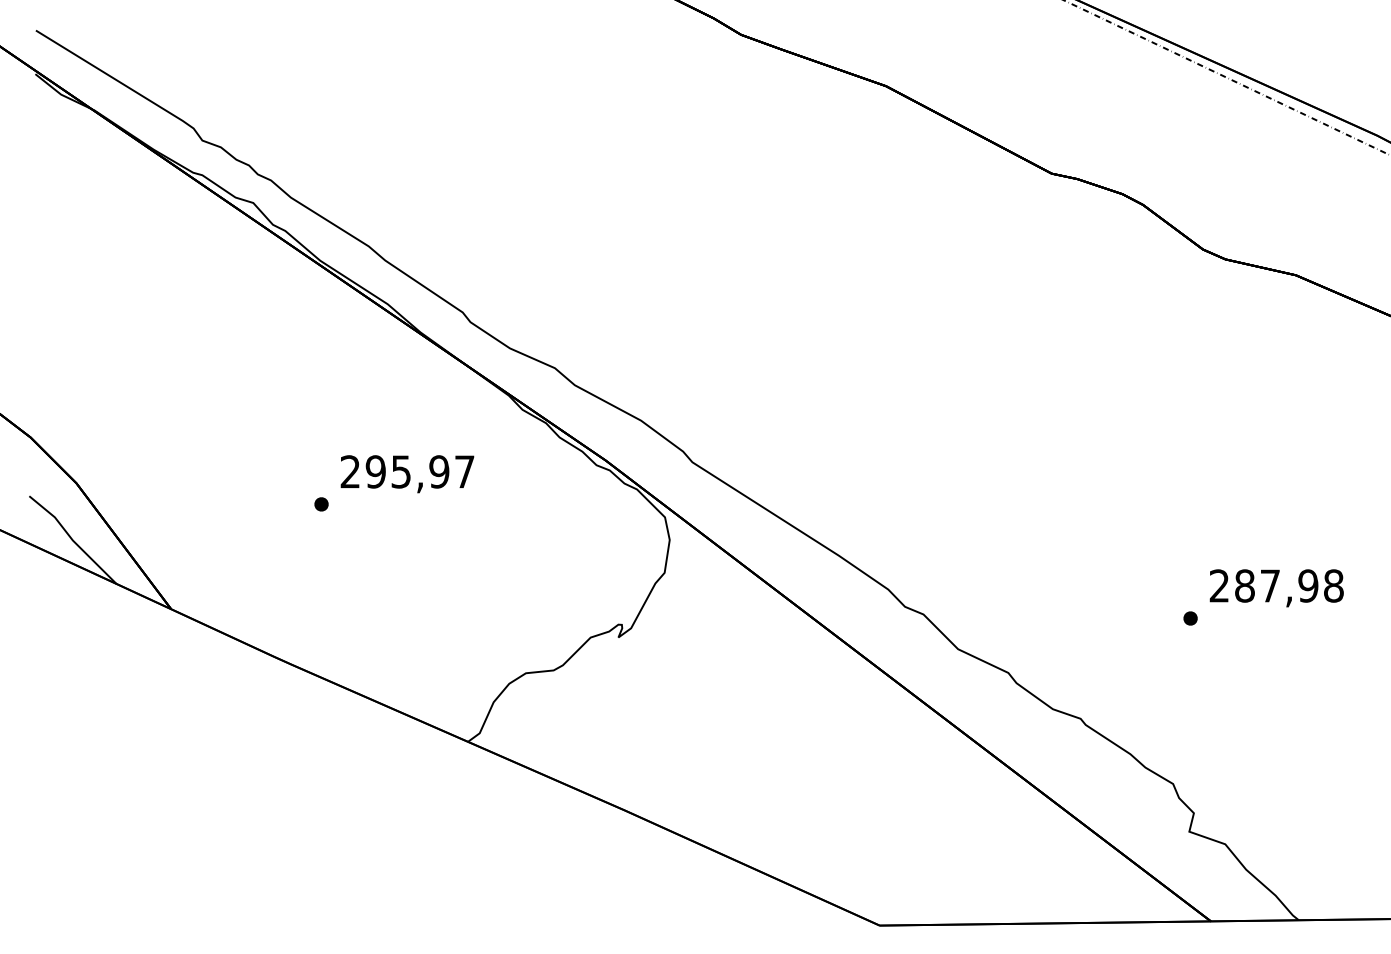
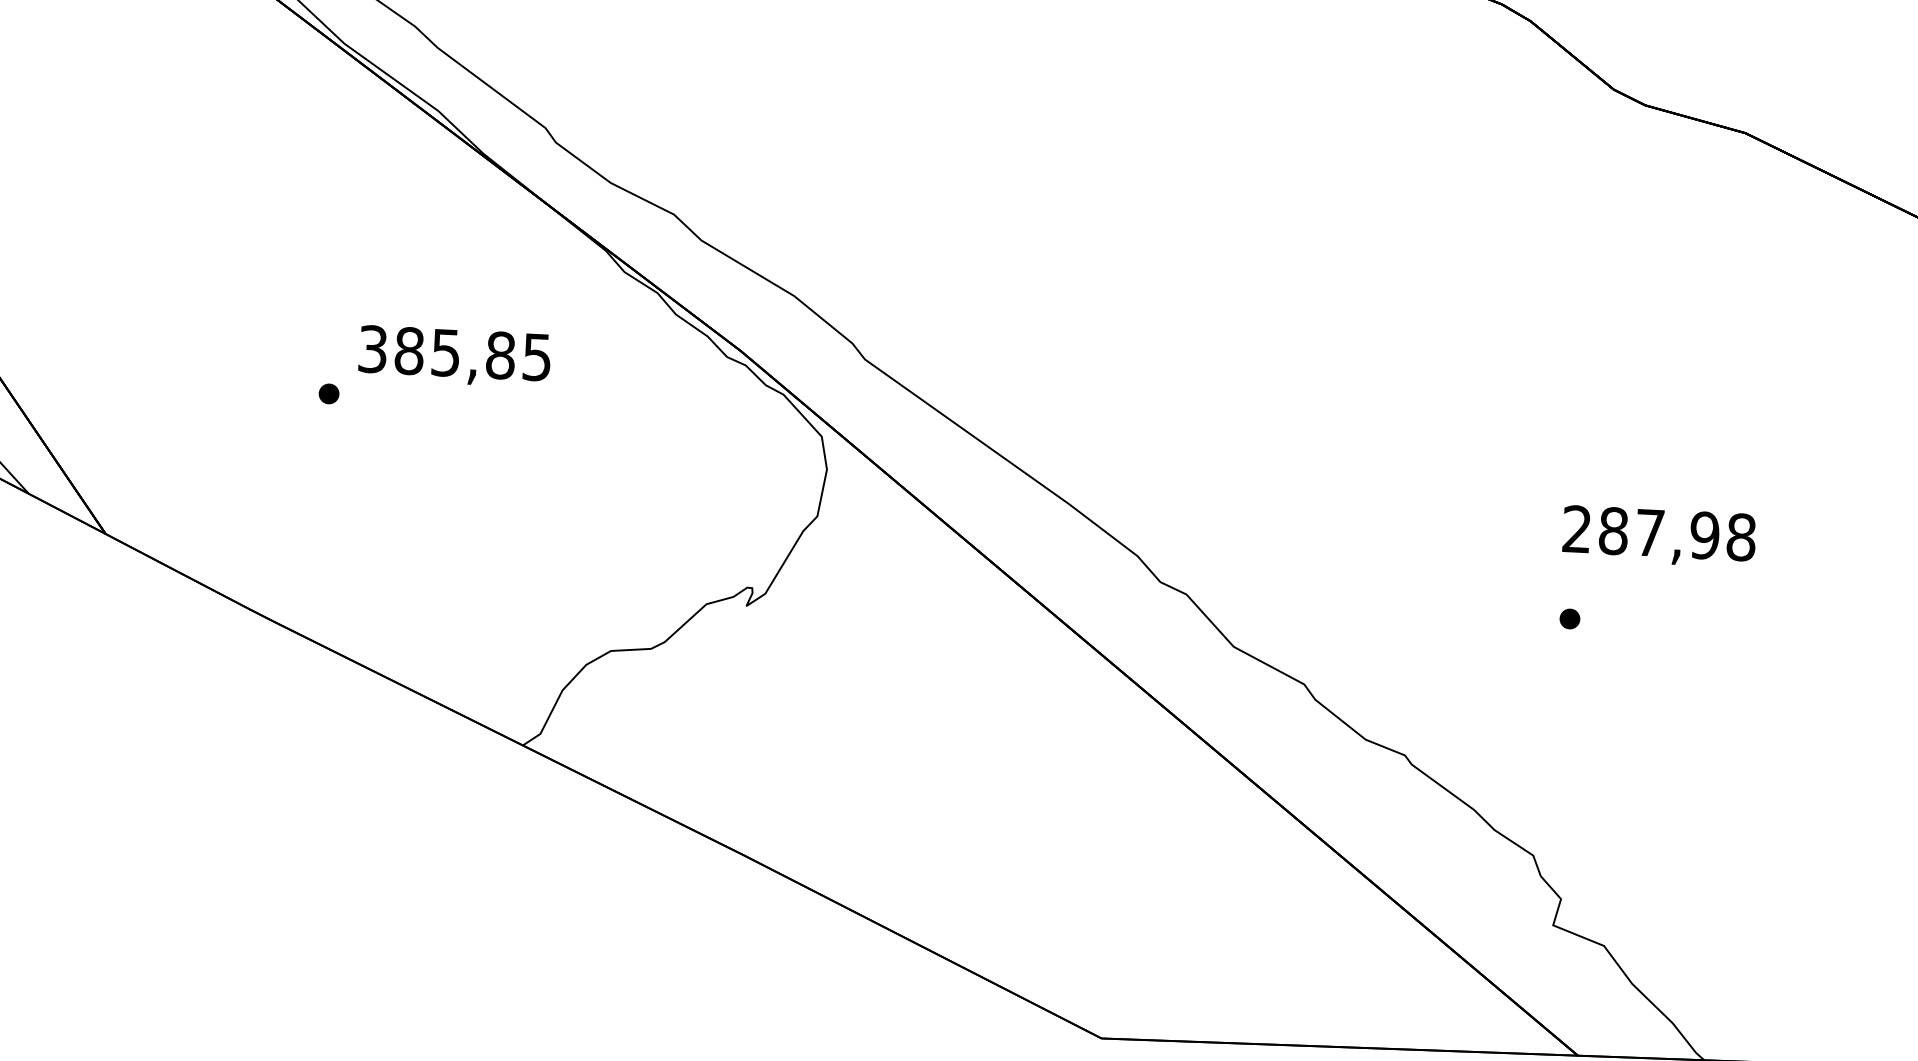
text: (407, 471) -> (454, 352), 295,97 -> 385,85
text: (1276, 588) -> (1658, 536), moved

